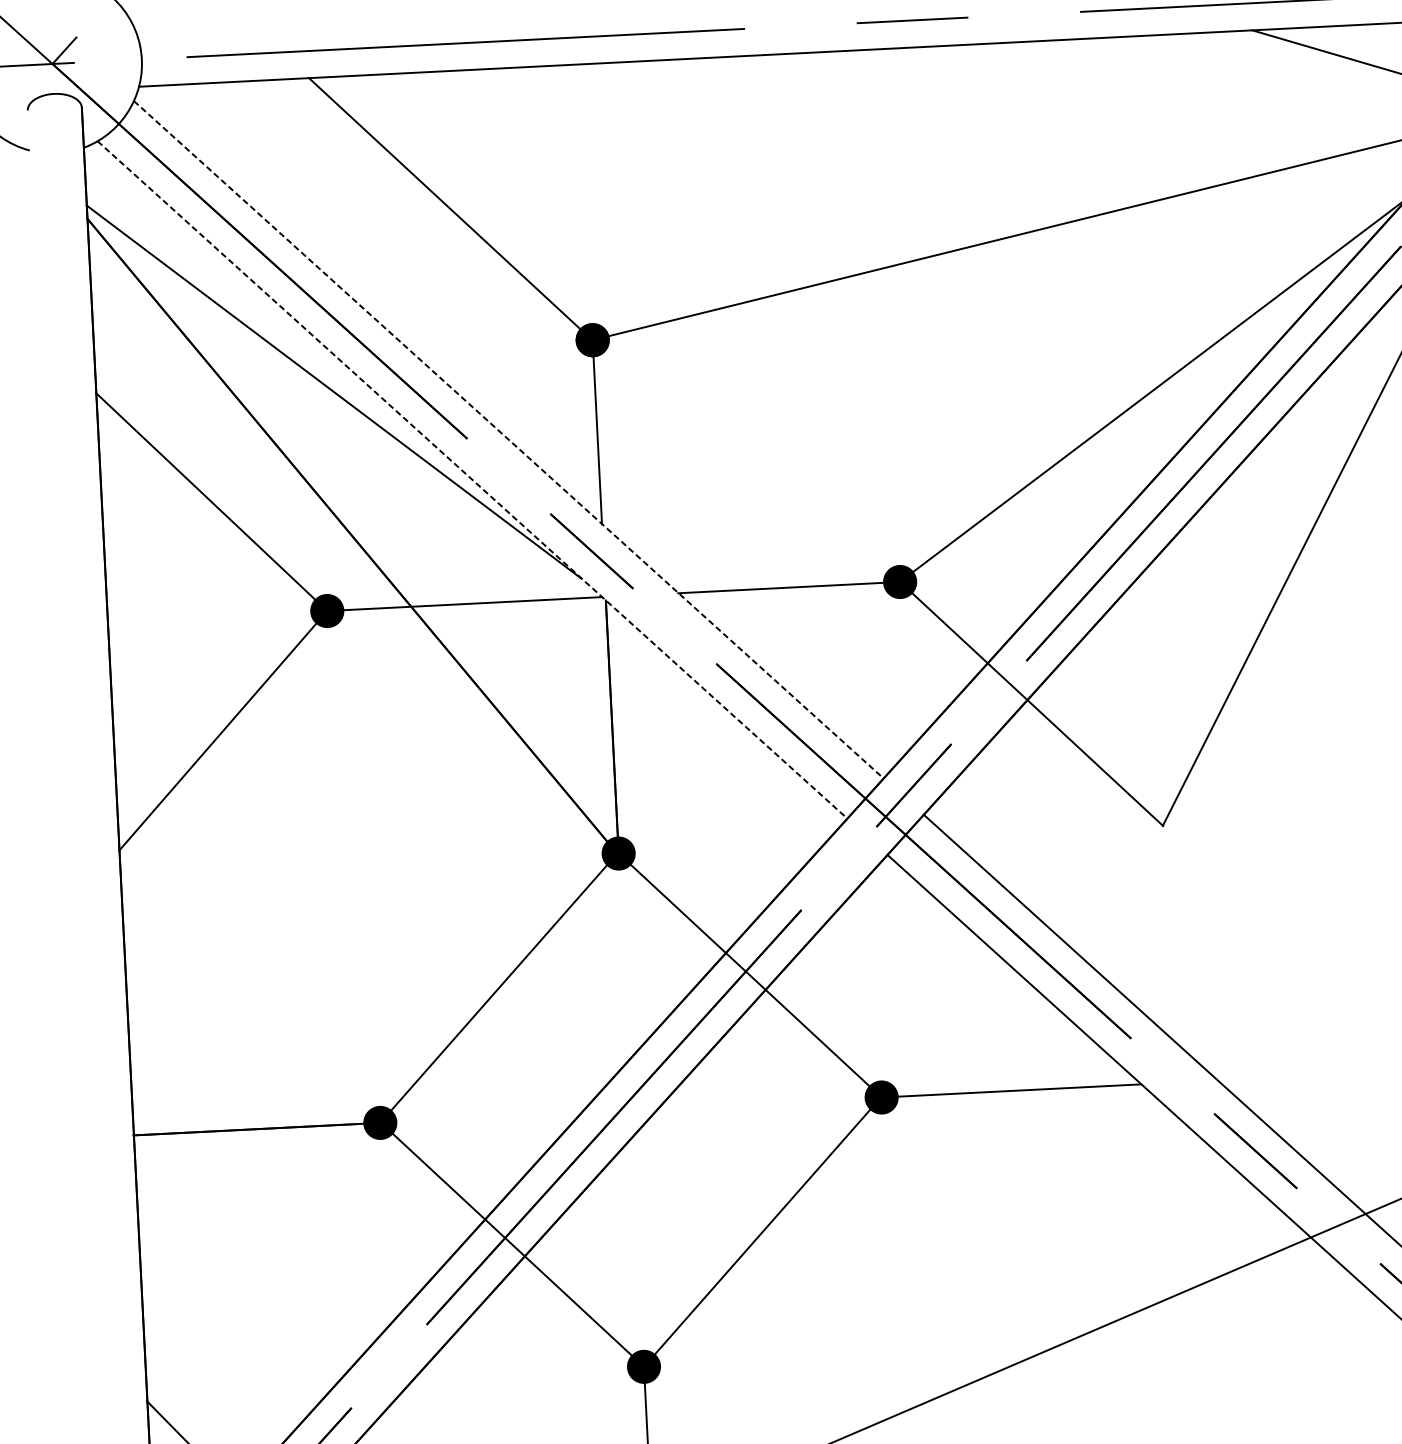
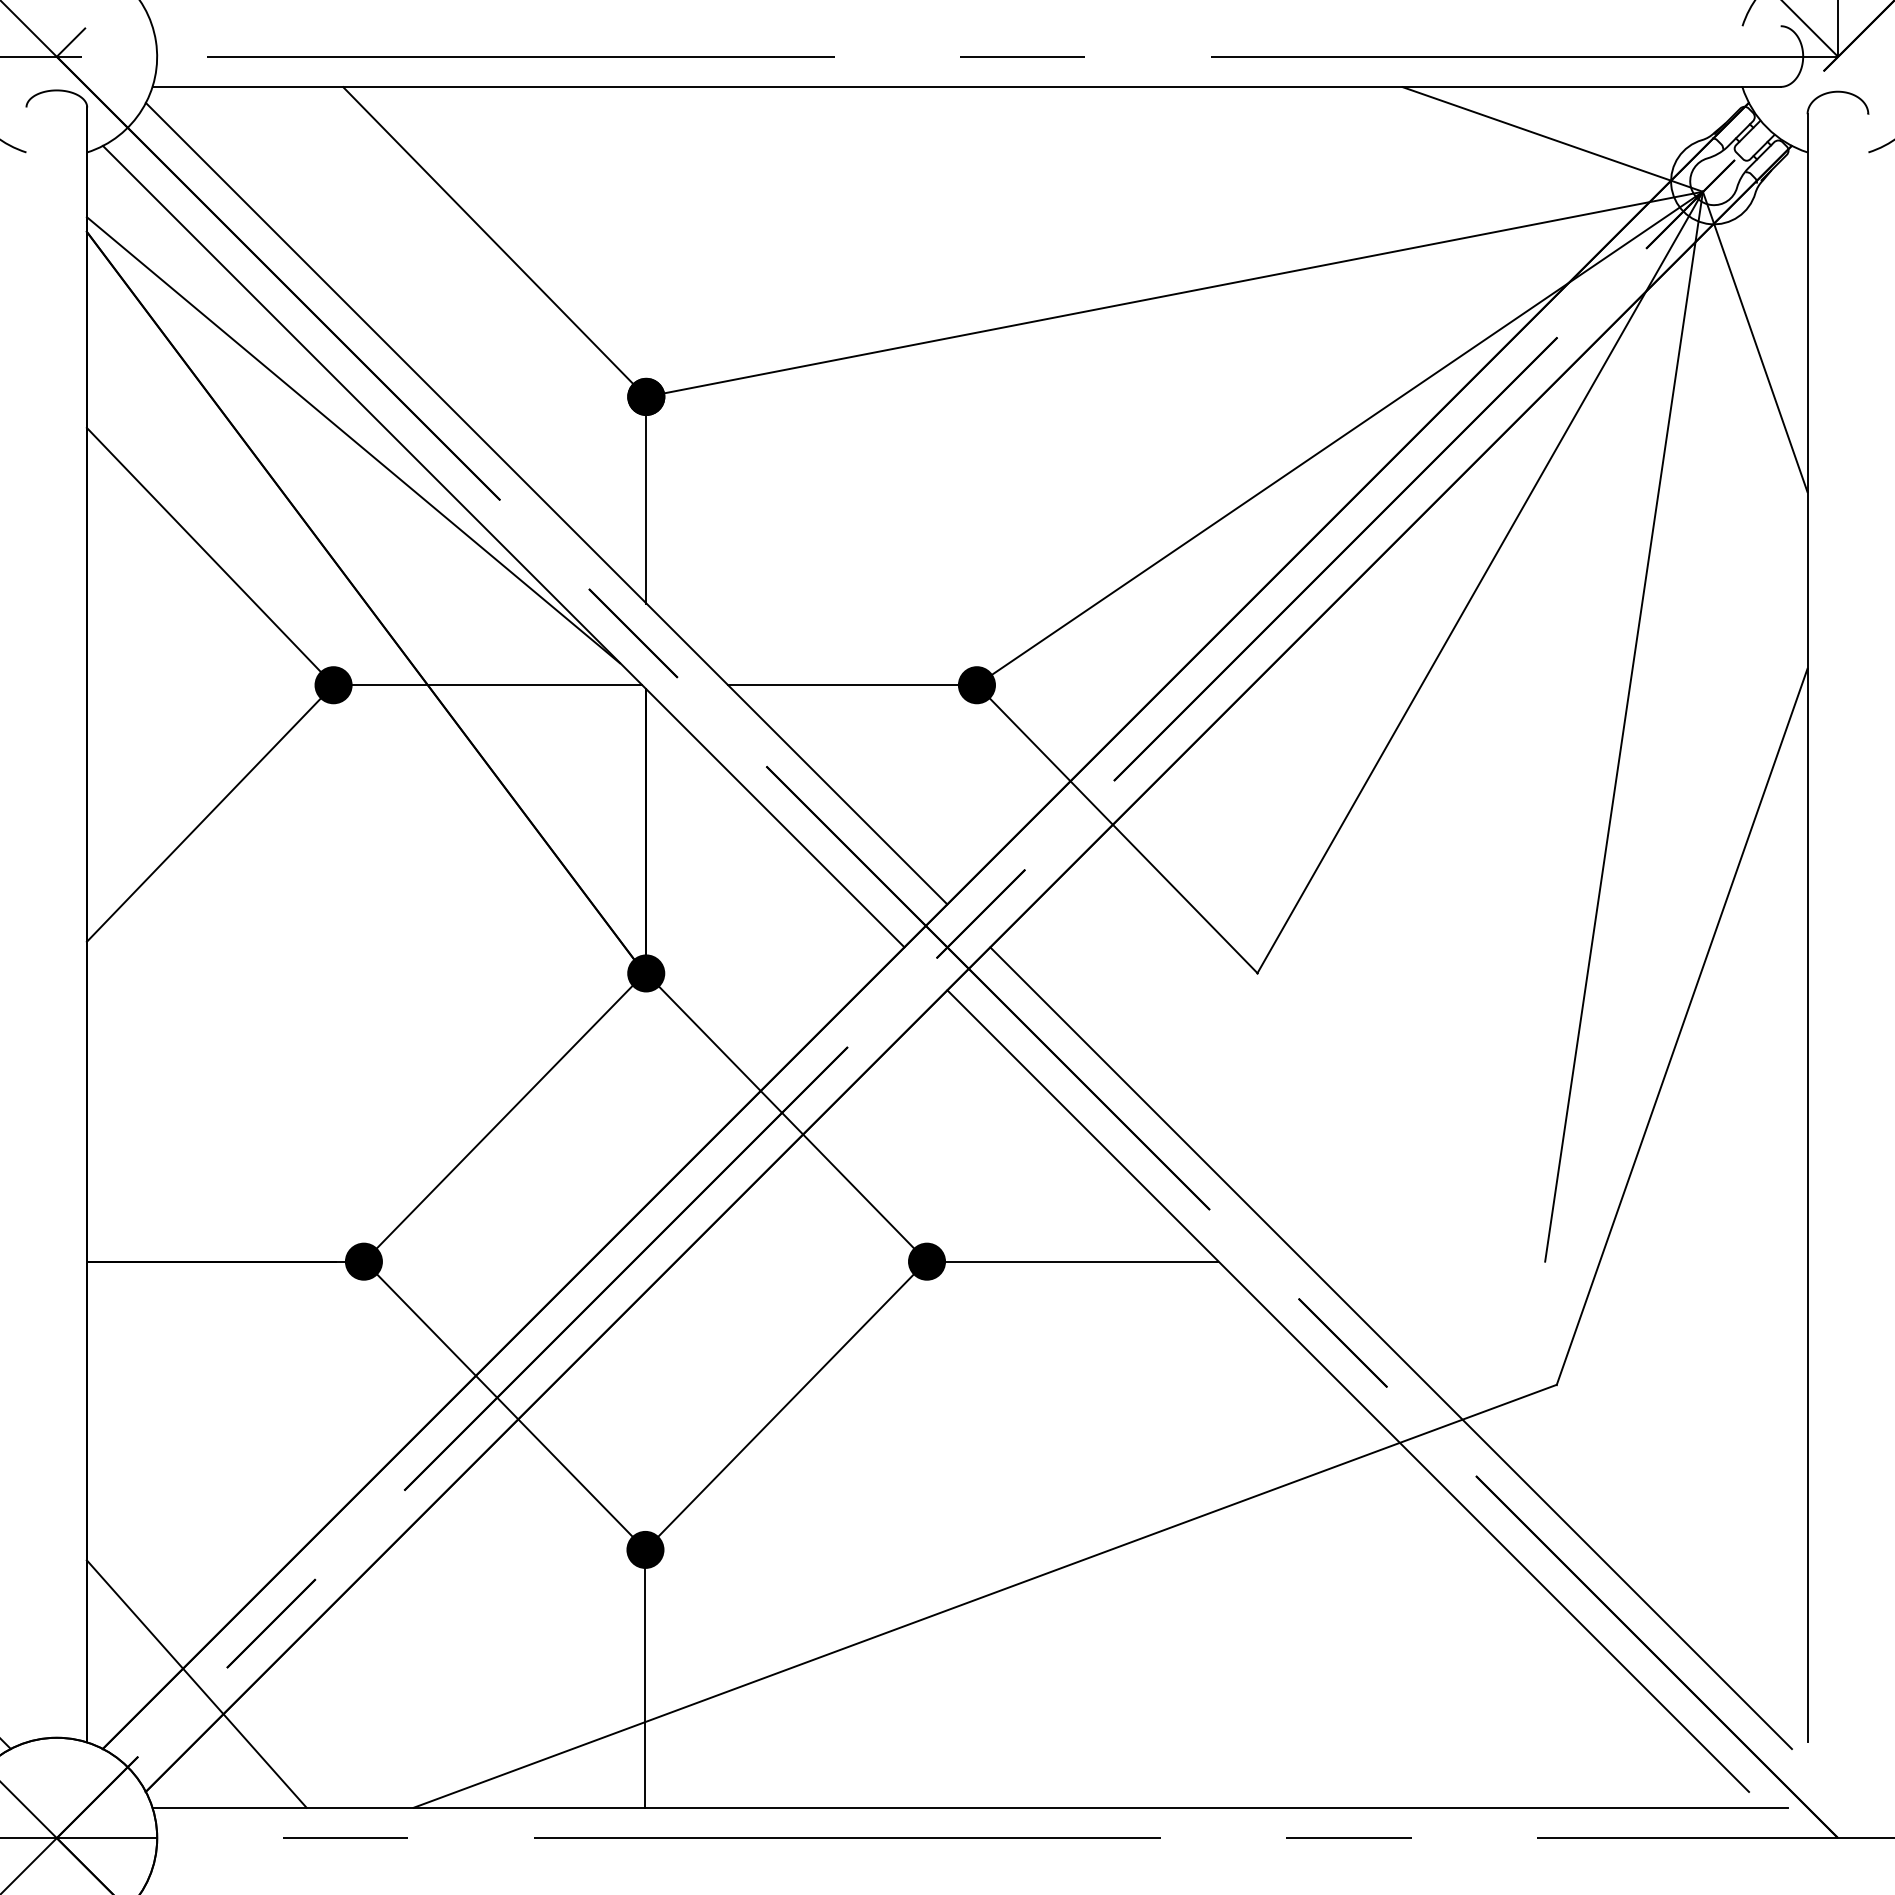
line: (508, 439) -> (546, 503), dashed -> solid
line: (472, 479) -> (503, 546), dashed -> solid

